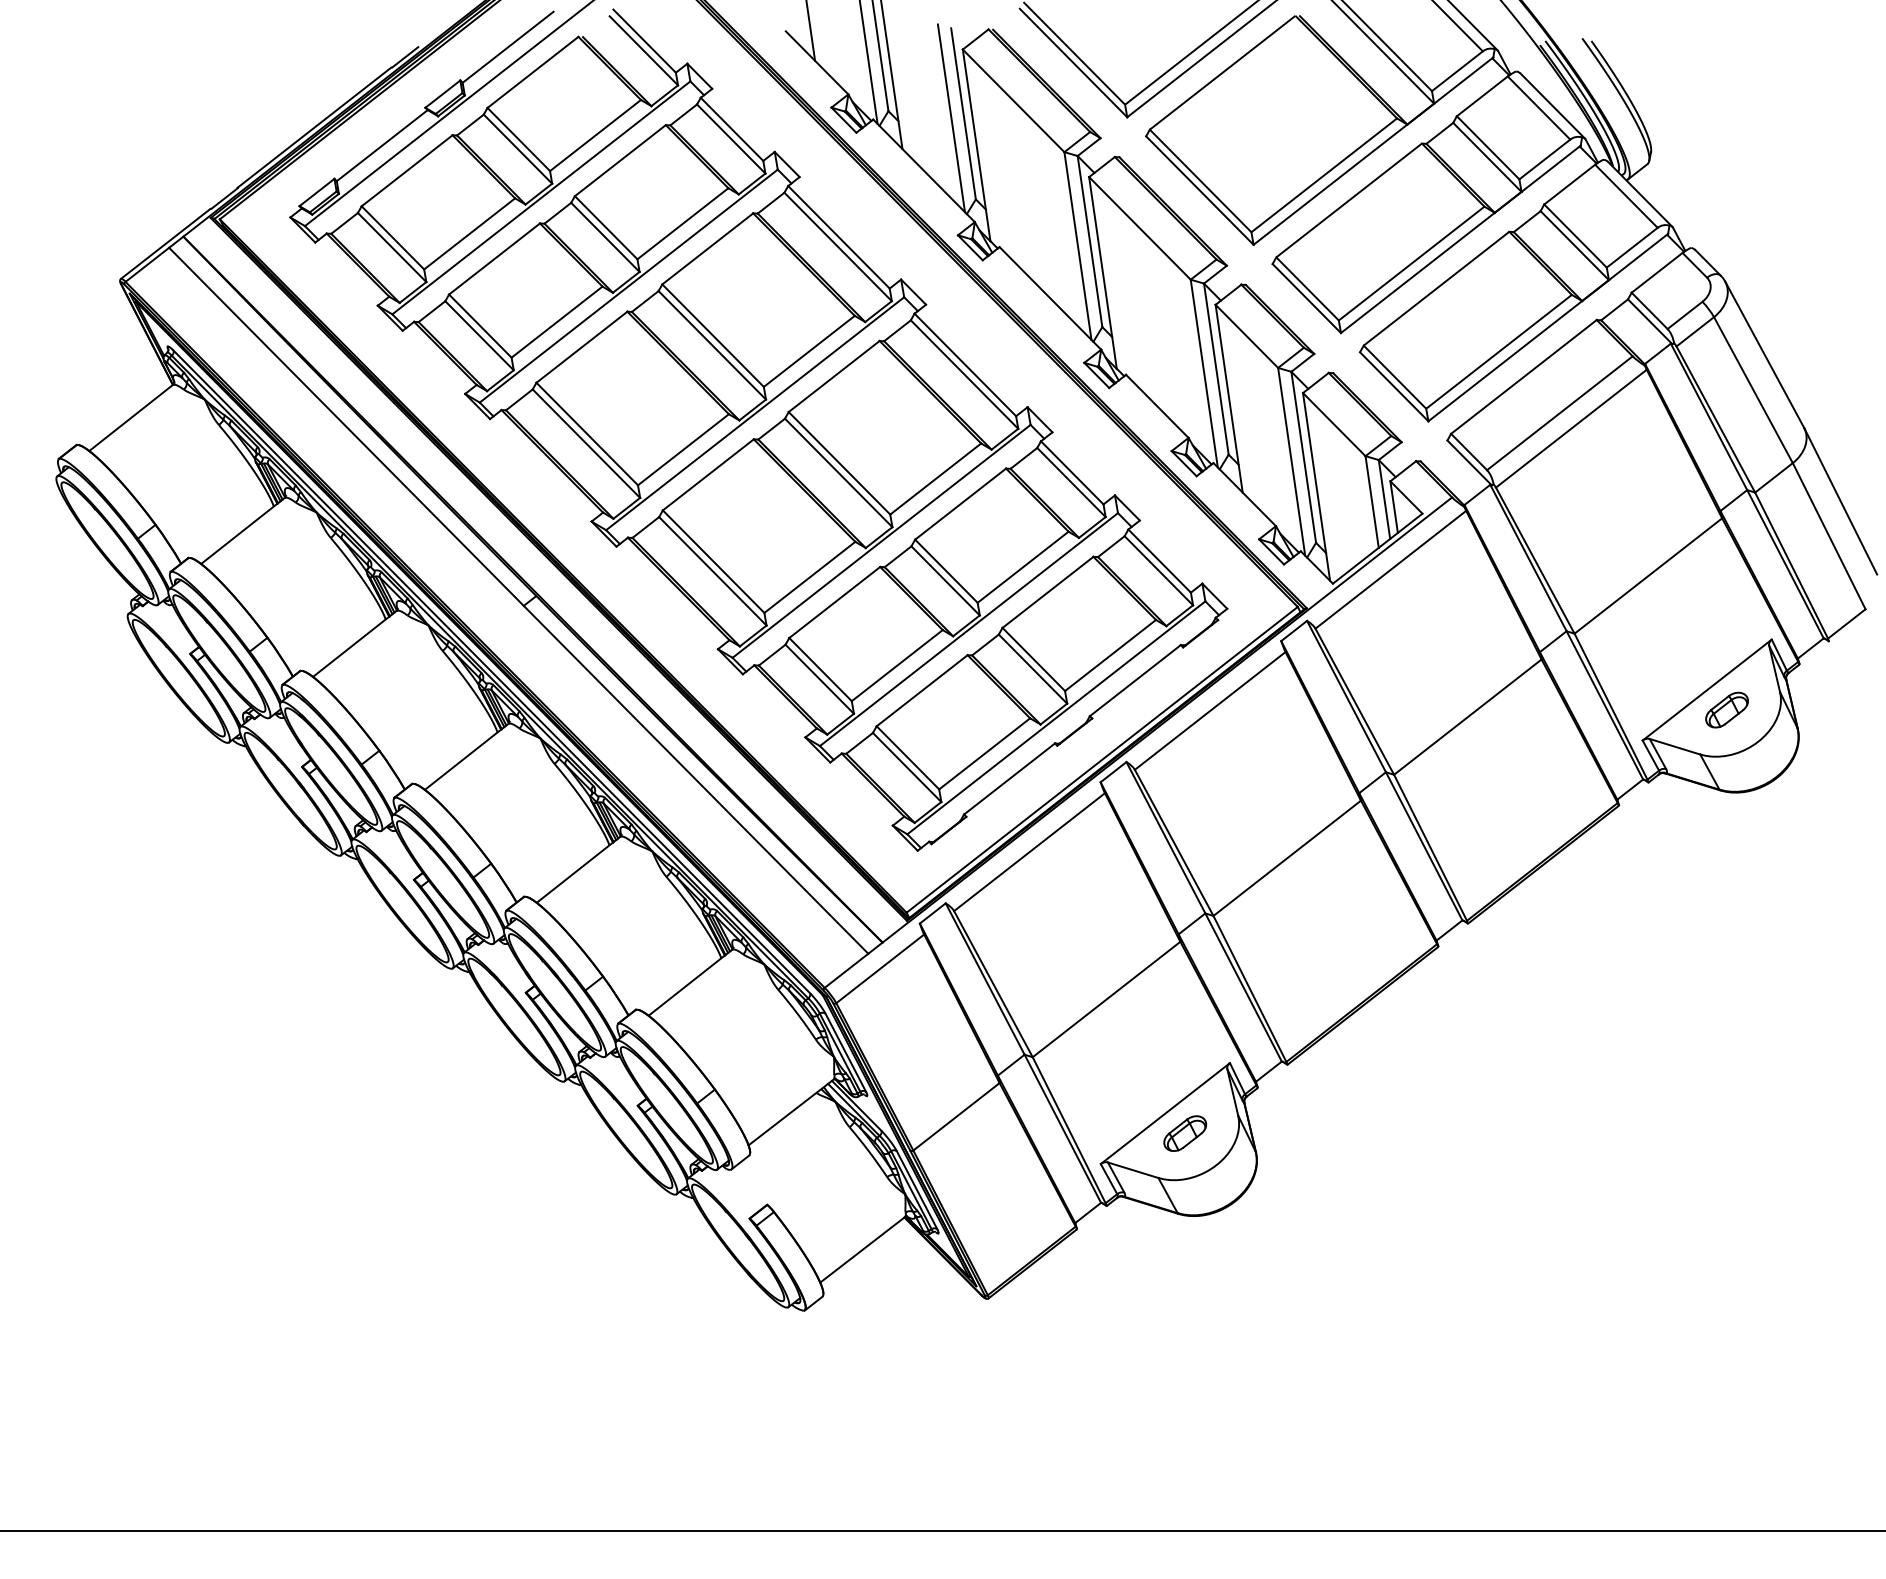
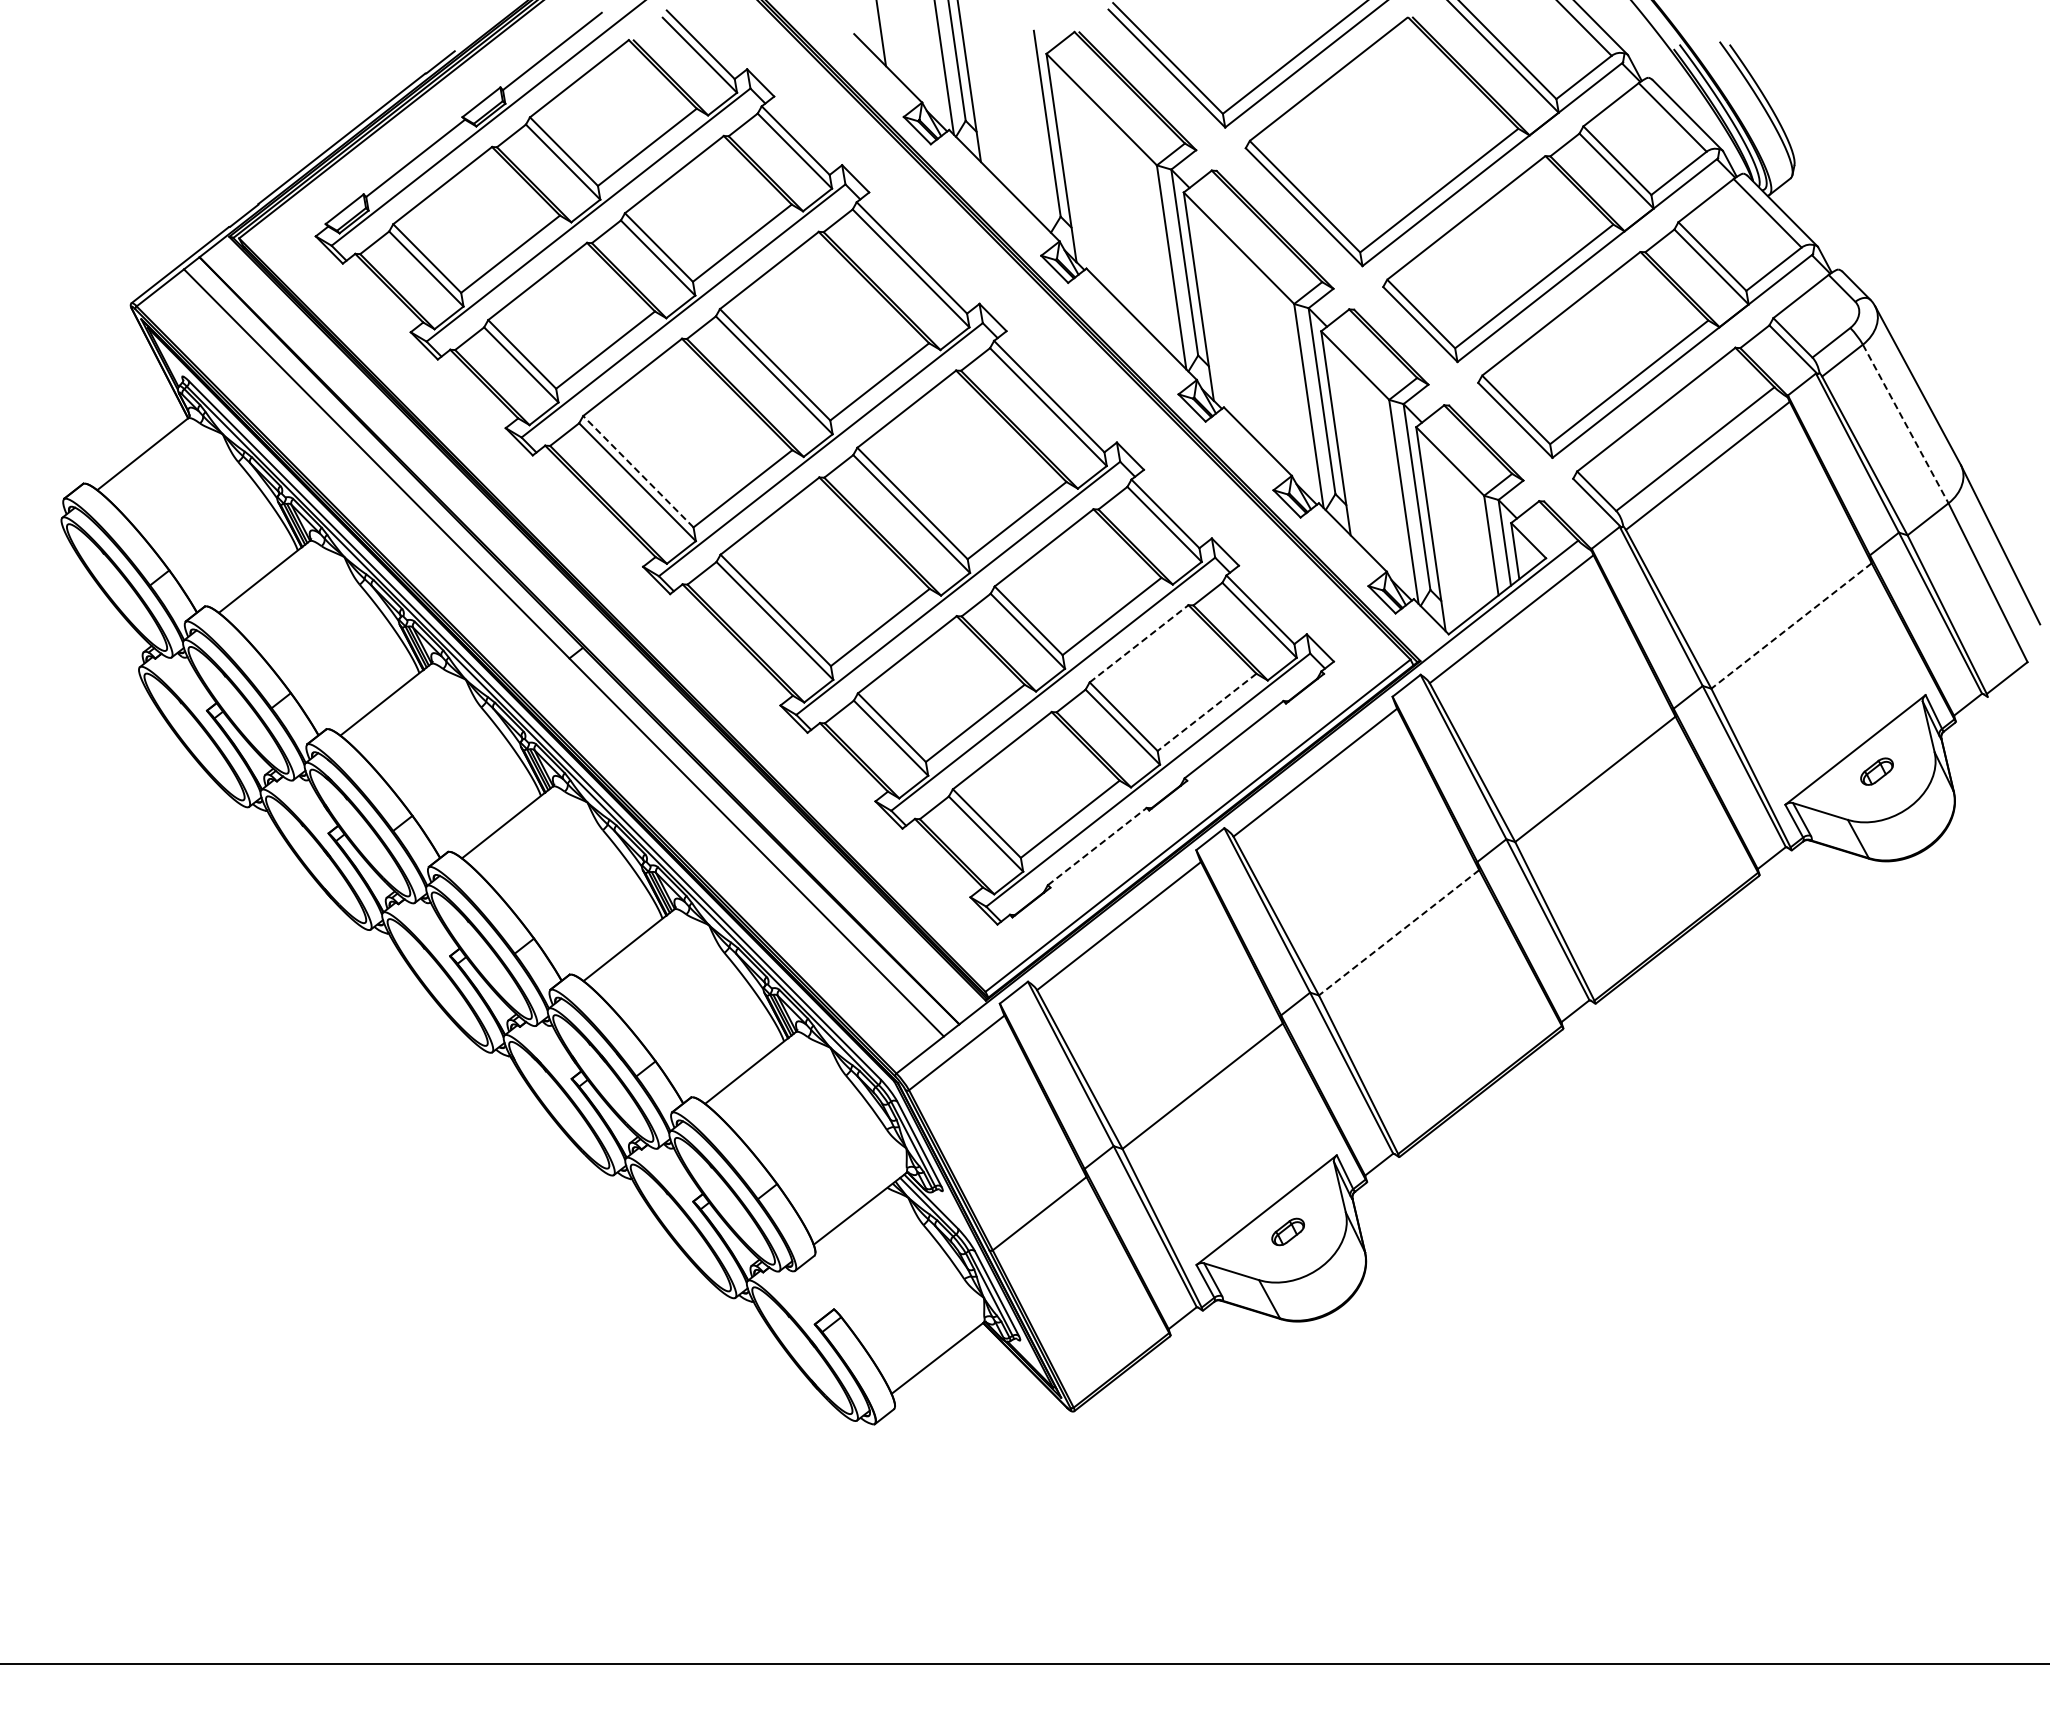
line: (950, 118) -> (1033, 128), removed
line: (1753, 390) -> (1905, 424), solid -> dashed
line: (587, 433) -> (638, 471), solid -> dashed
line: (1648, 576) -> (1791, 626), solid -> dashed
line: (1048, 592) -> (1139, 643), solid -> dashed
line: (1110, 655) -> (1207, 712), solid -> dashed
part: (1726, 709) -> (1876, 771), size x0.7
line: (1009, 778) -> (1097, 846), solid -> dashed
line: (1287, 858) -> (1399, 932), solid -> dashed
part: (1184, 1133) -> (1287, 1231), size x0.7

